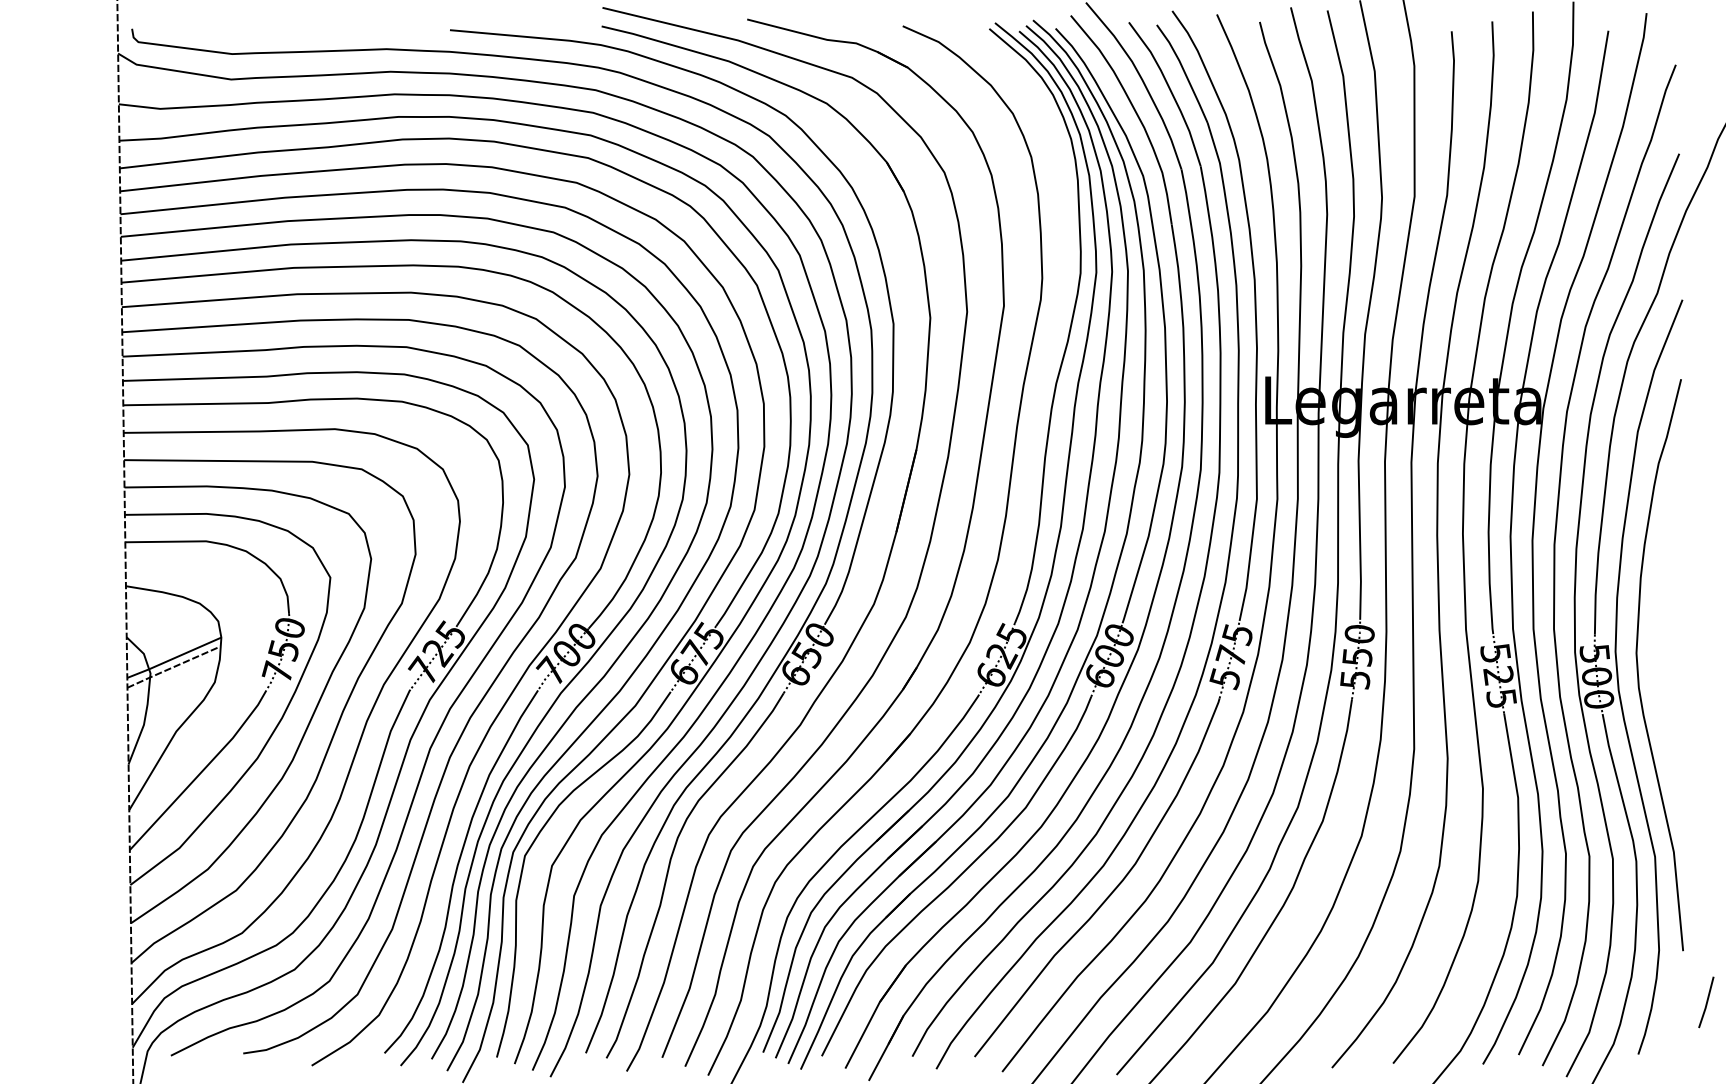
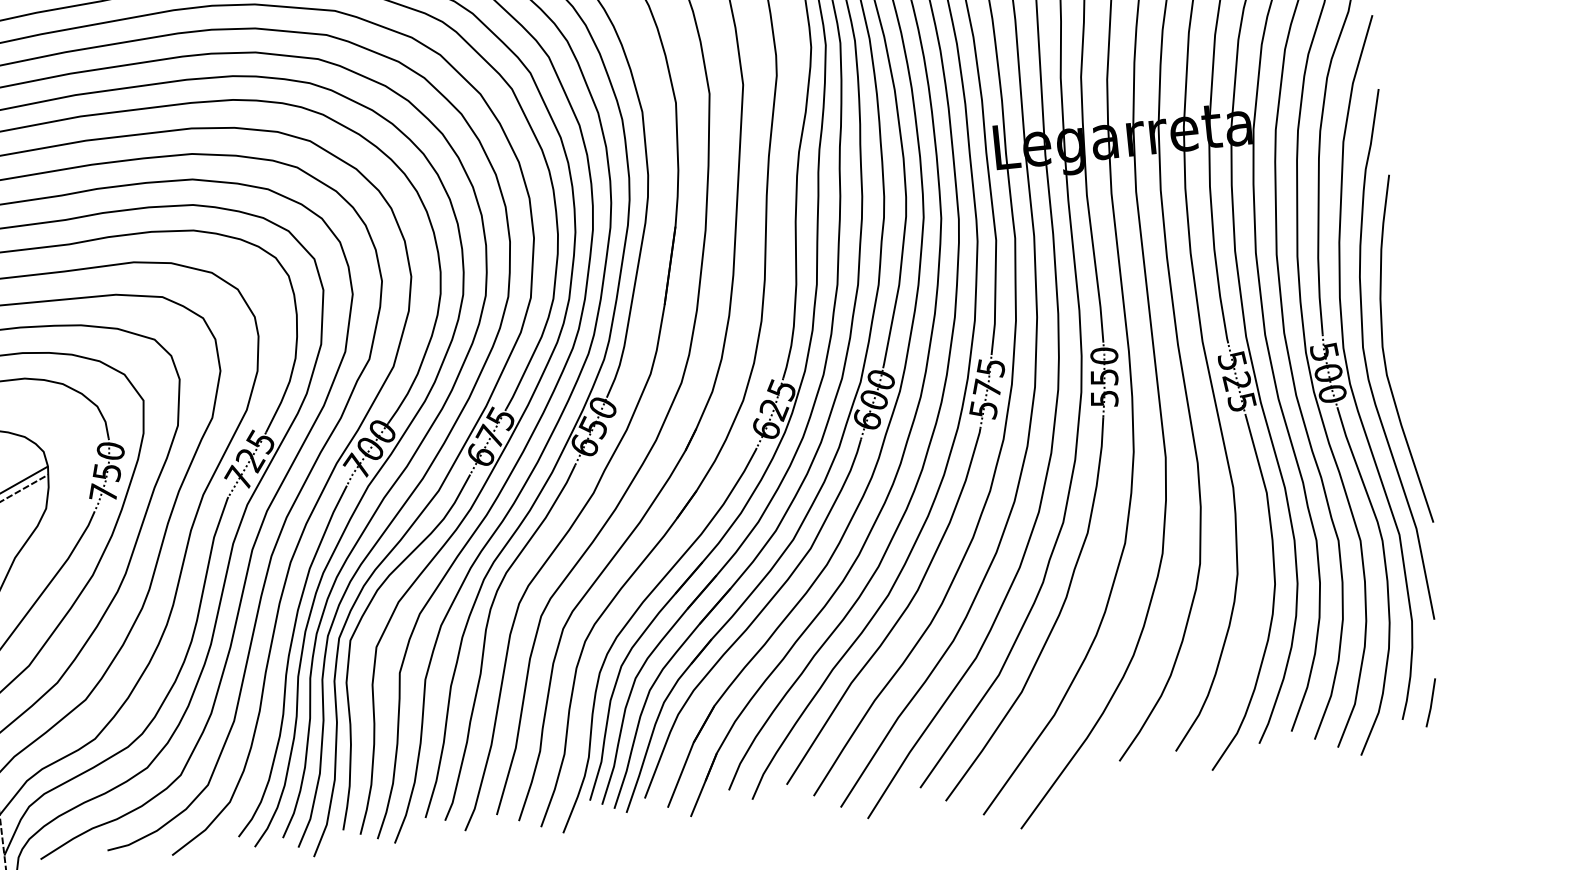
curve: (1658, 659) -> (1384, 351), added
line: (1706, 1002) -> (1431, 702), moved

